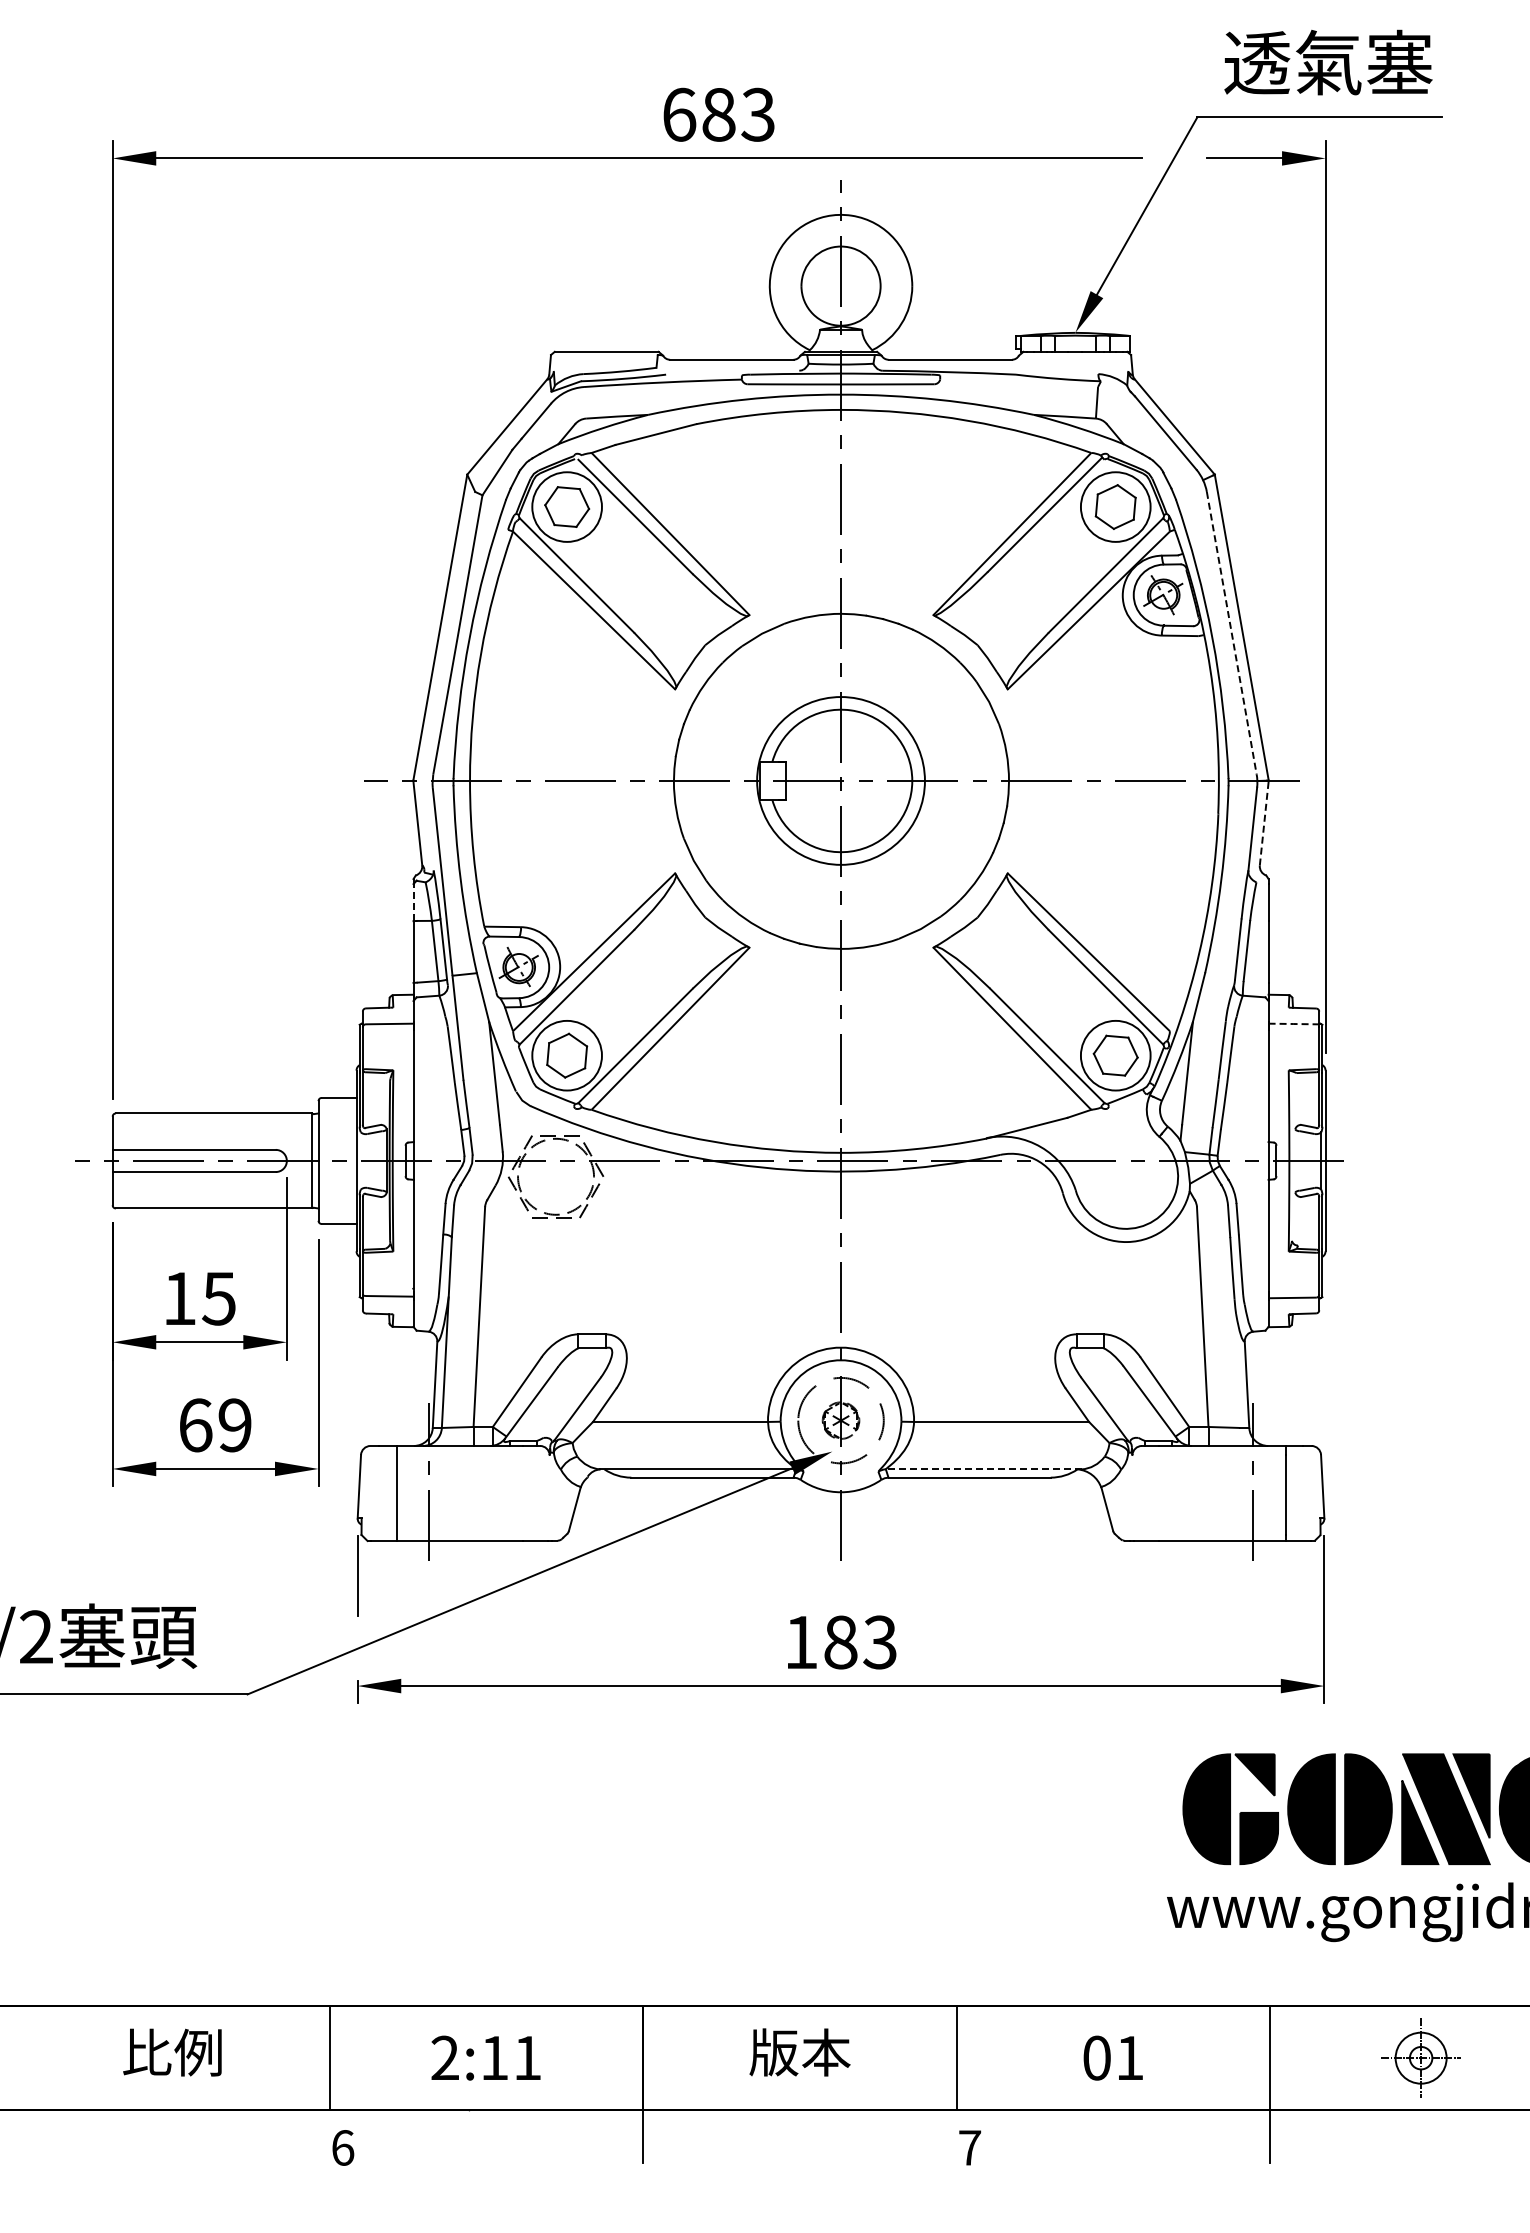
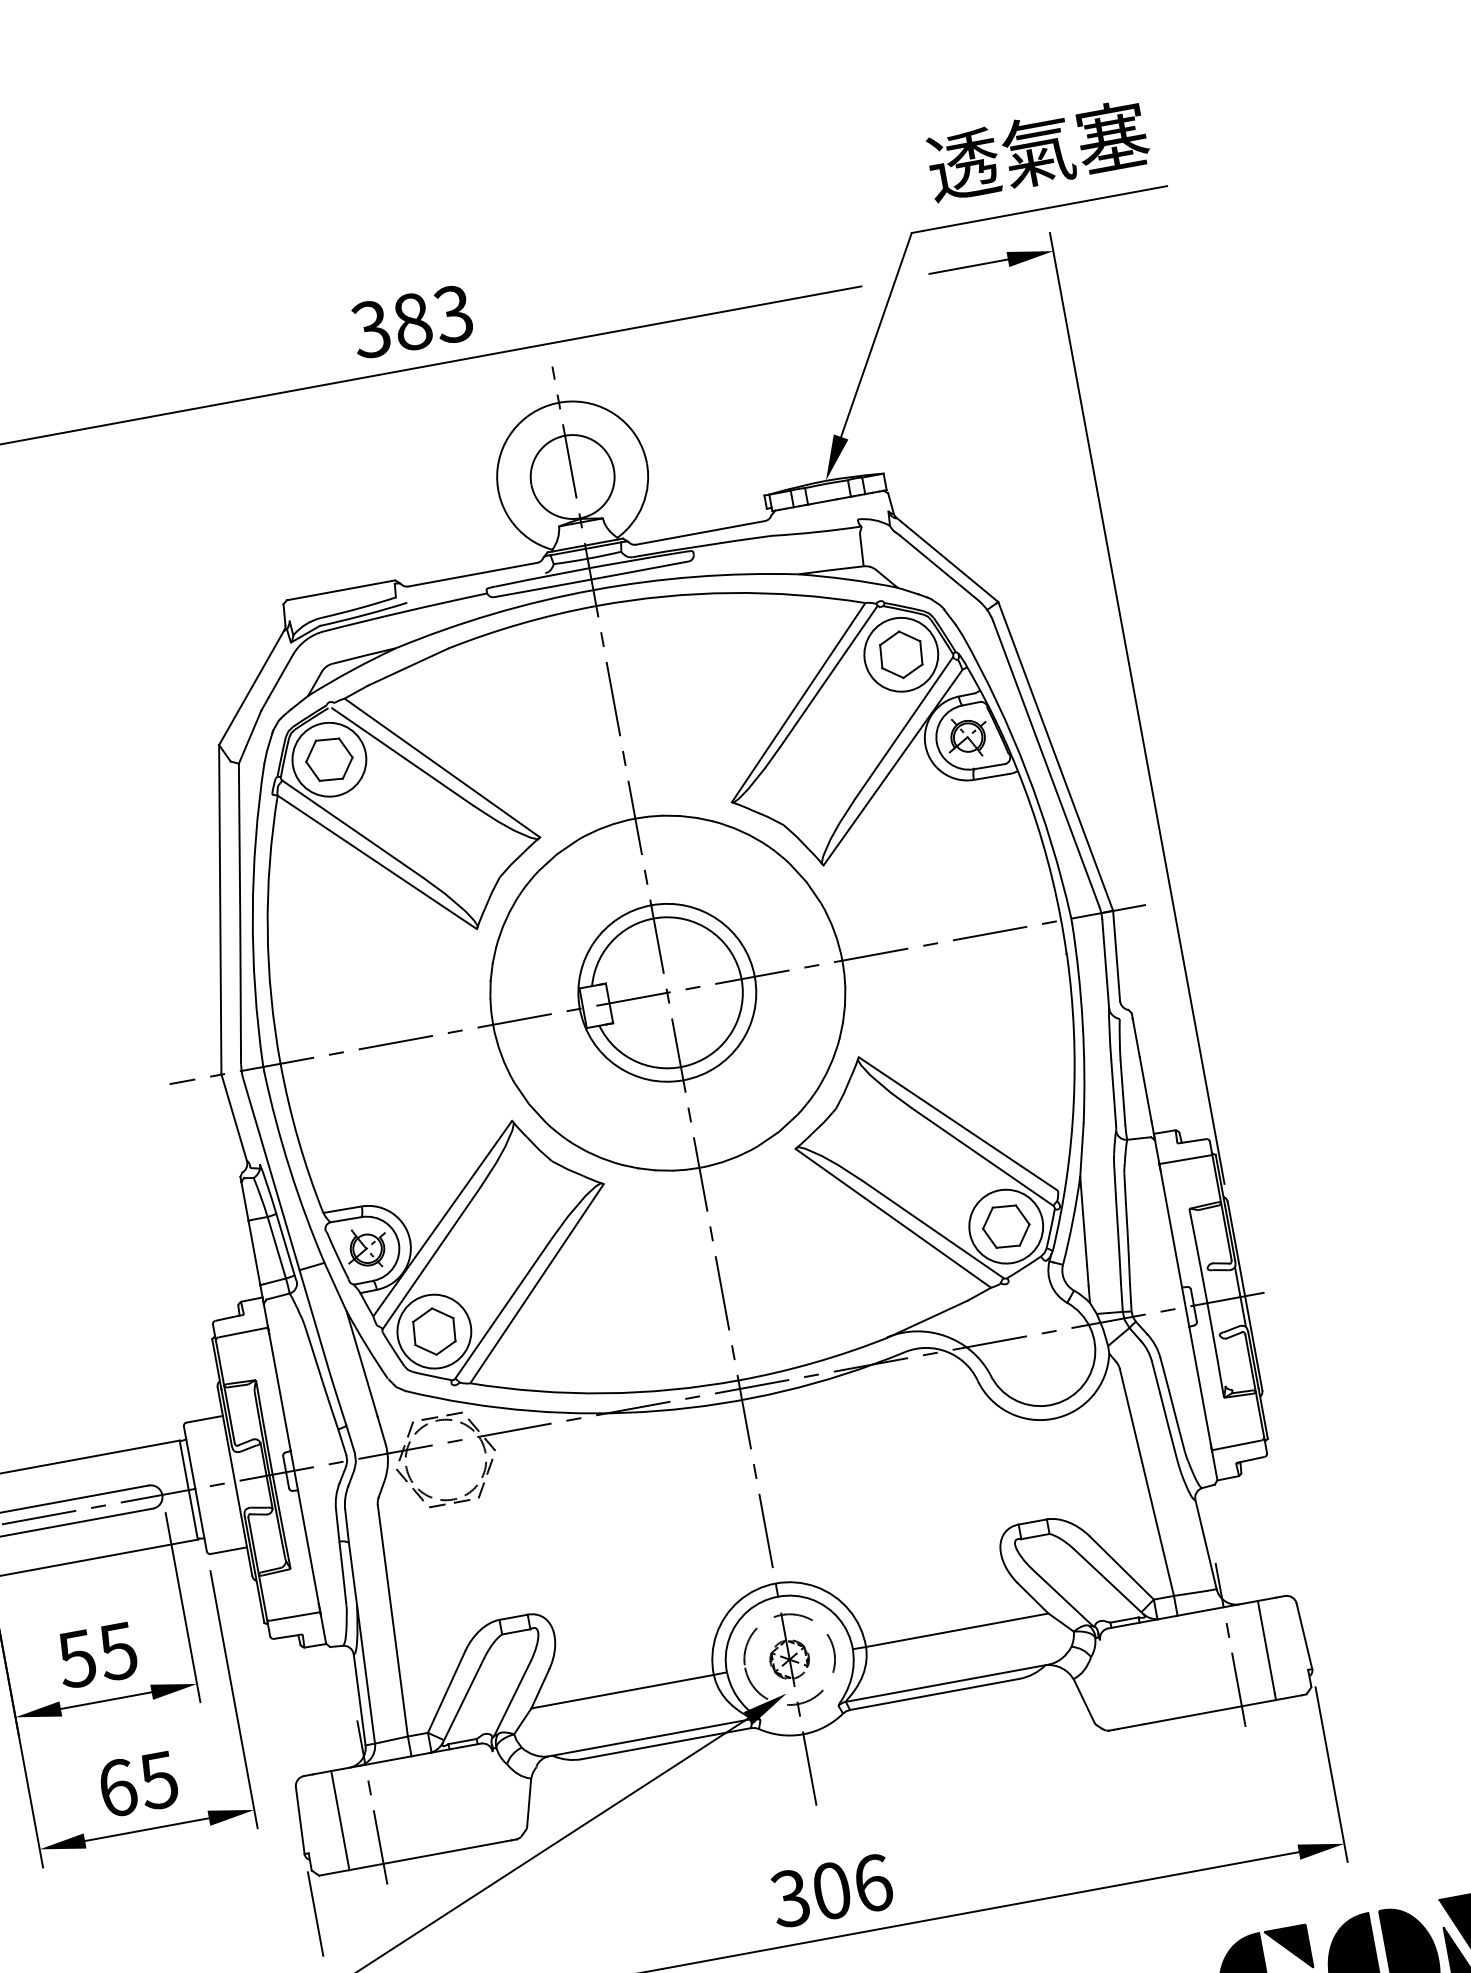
text: (679, 114) -> (371, 329), 683 -> 383
line: (1231, 633) -> (1046, 764), dashed -> solid
line: (1264, 823) -> (1116, 956), dashed -> solid
line: (413, 902) -> (244, 1201), dashed -> solid
line: (1294, 1024) -> (1186, 1159), dashed -> solid
text: (178, 1298) -> (75, 1659), 15 -> 55
text: (234, 1425) -> (158, 1780), 69 -> 65
line: (983, 1469) -> (947, 1683), dashed -> solid
text: (840, 1642) -> (831, 1890), 183 -> 306

